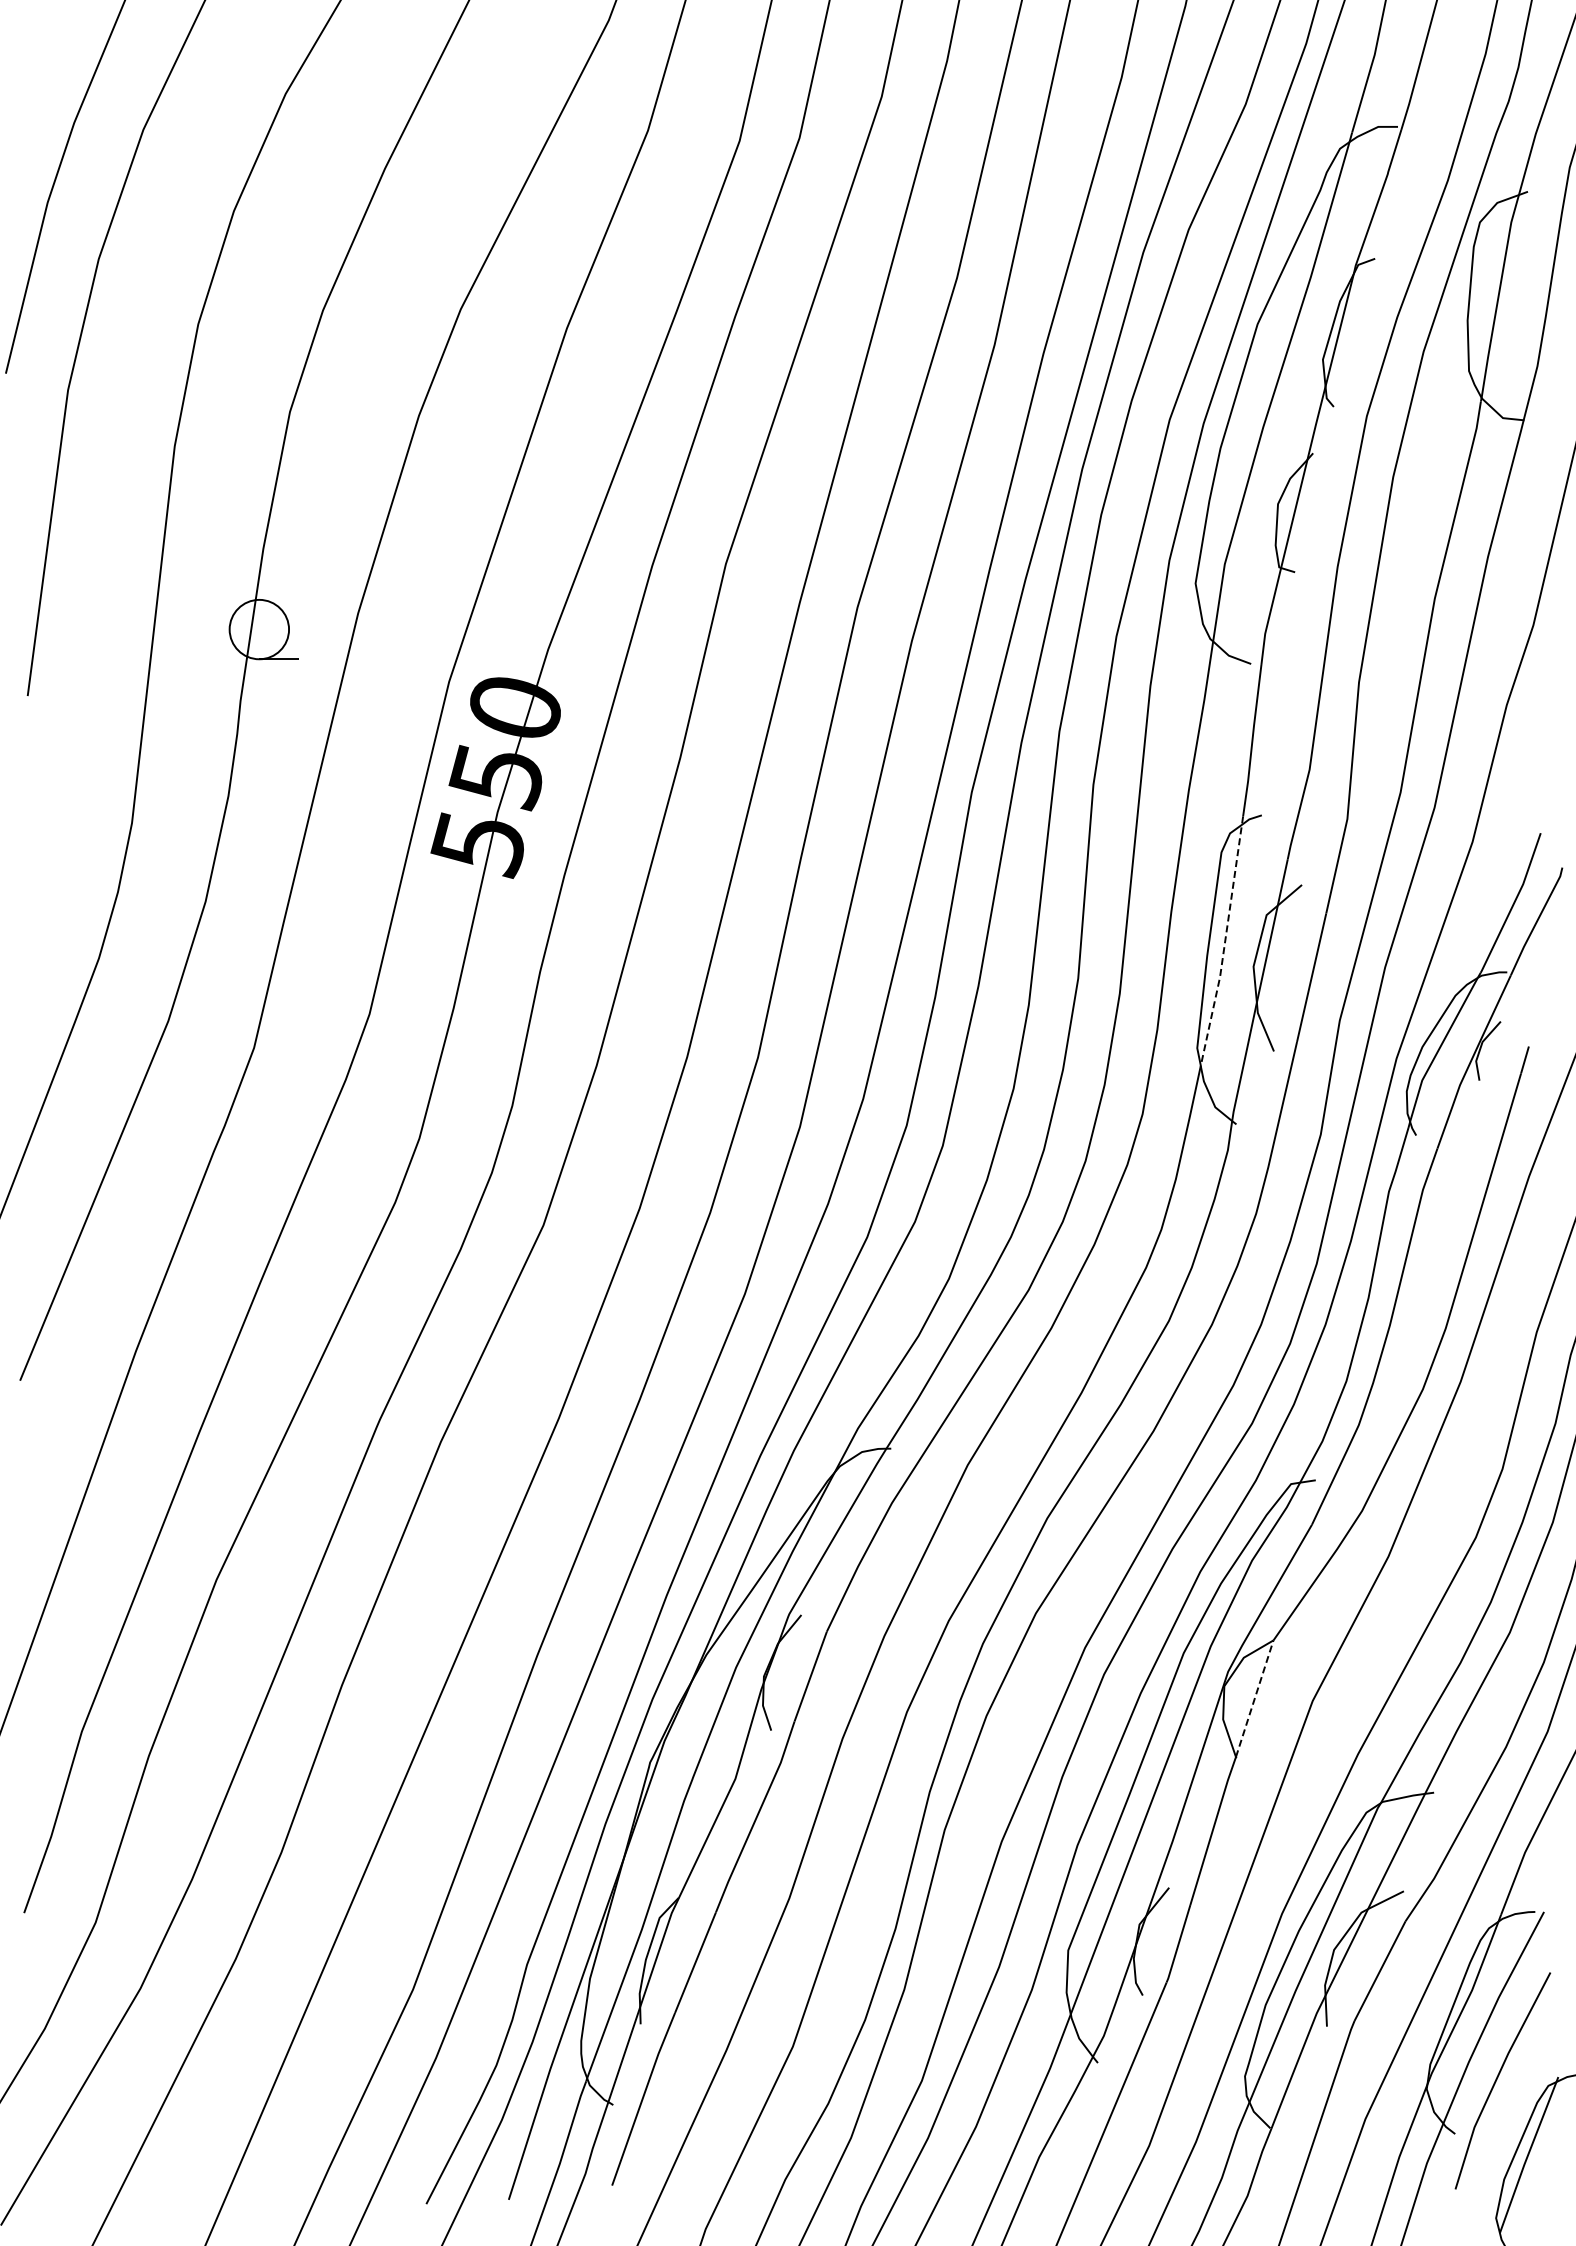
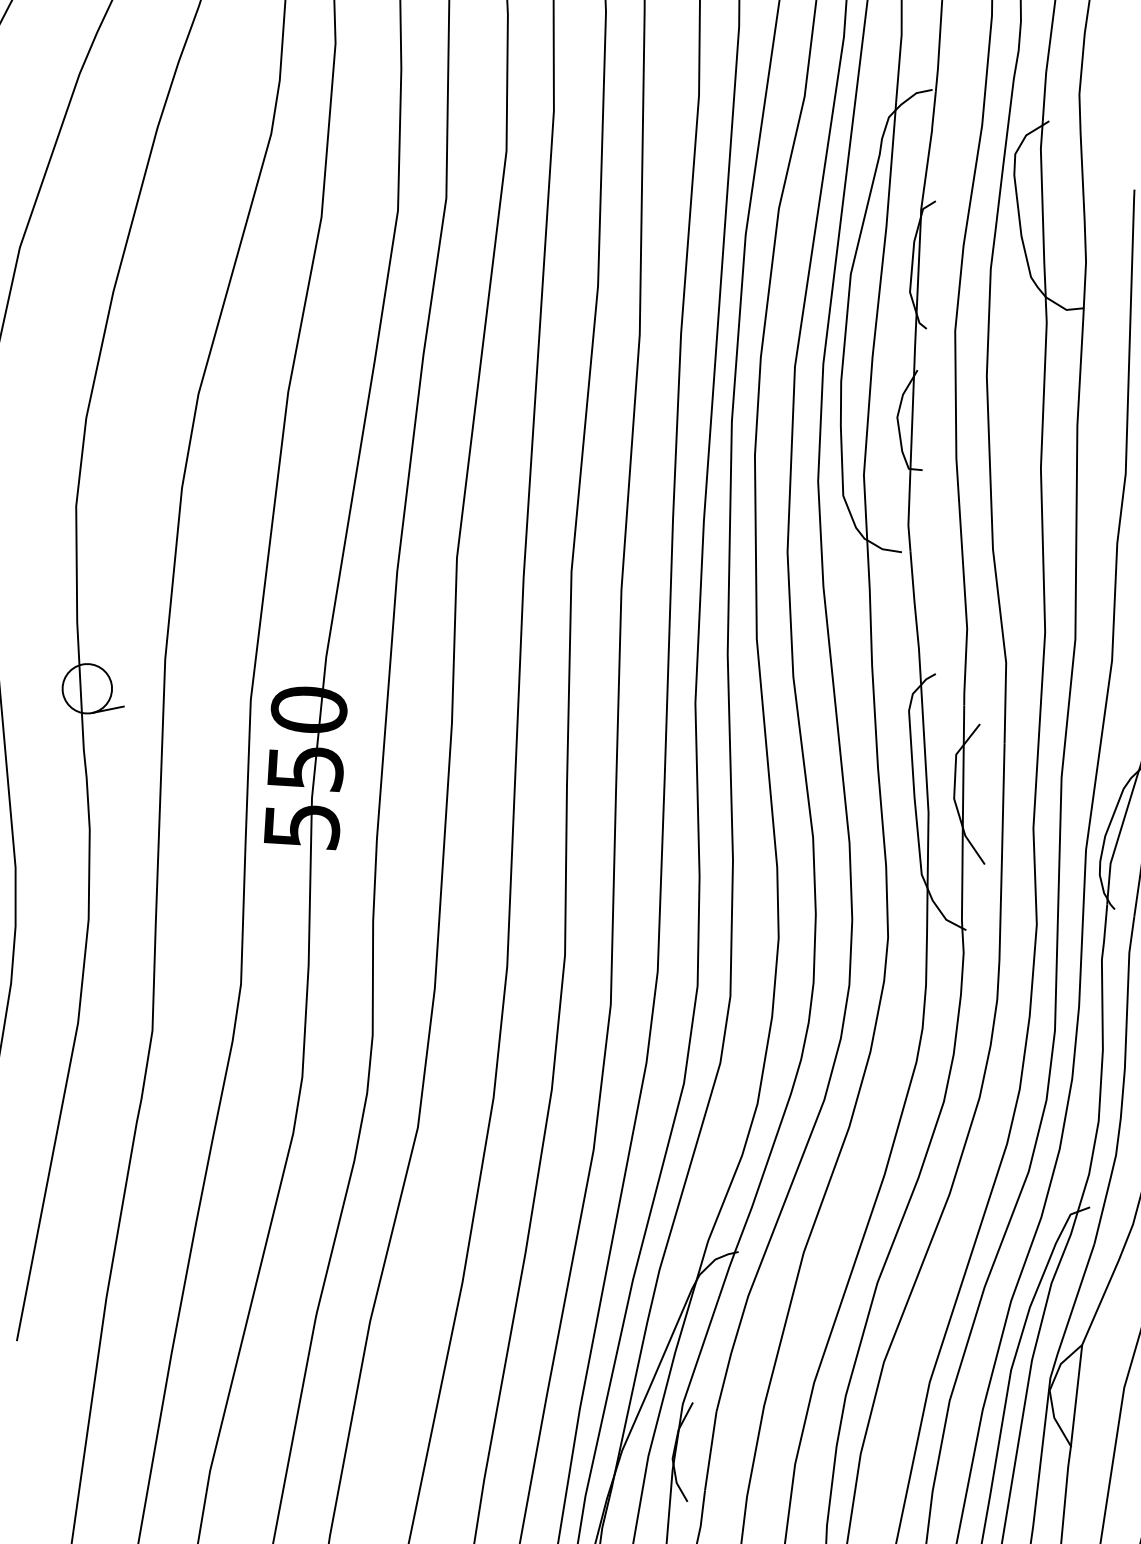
line: (1225, 941) -> (927, 782), dashed -> solid
line: (1254, 1698) -> (1076, 1395), dashed -> solid

